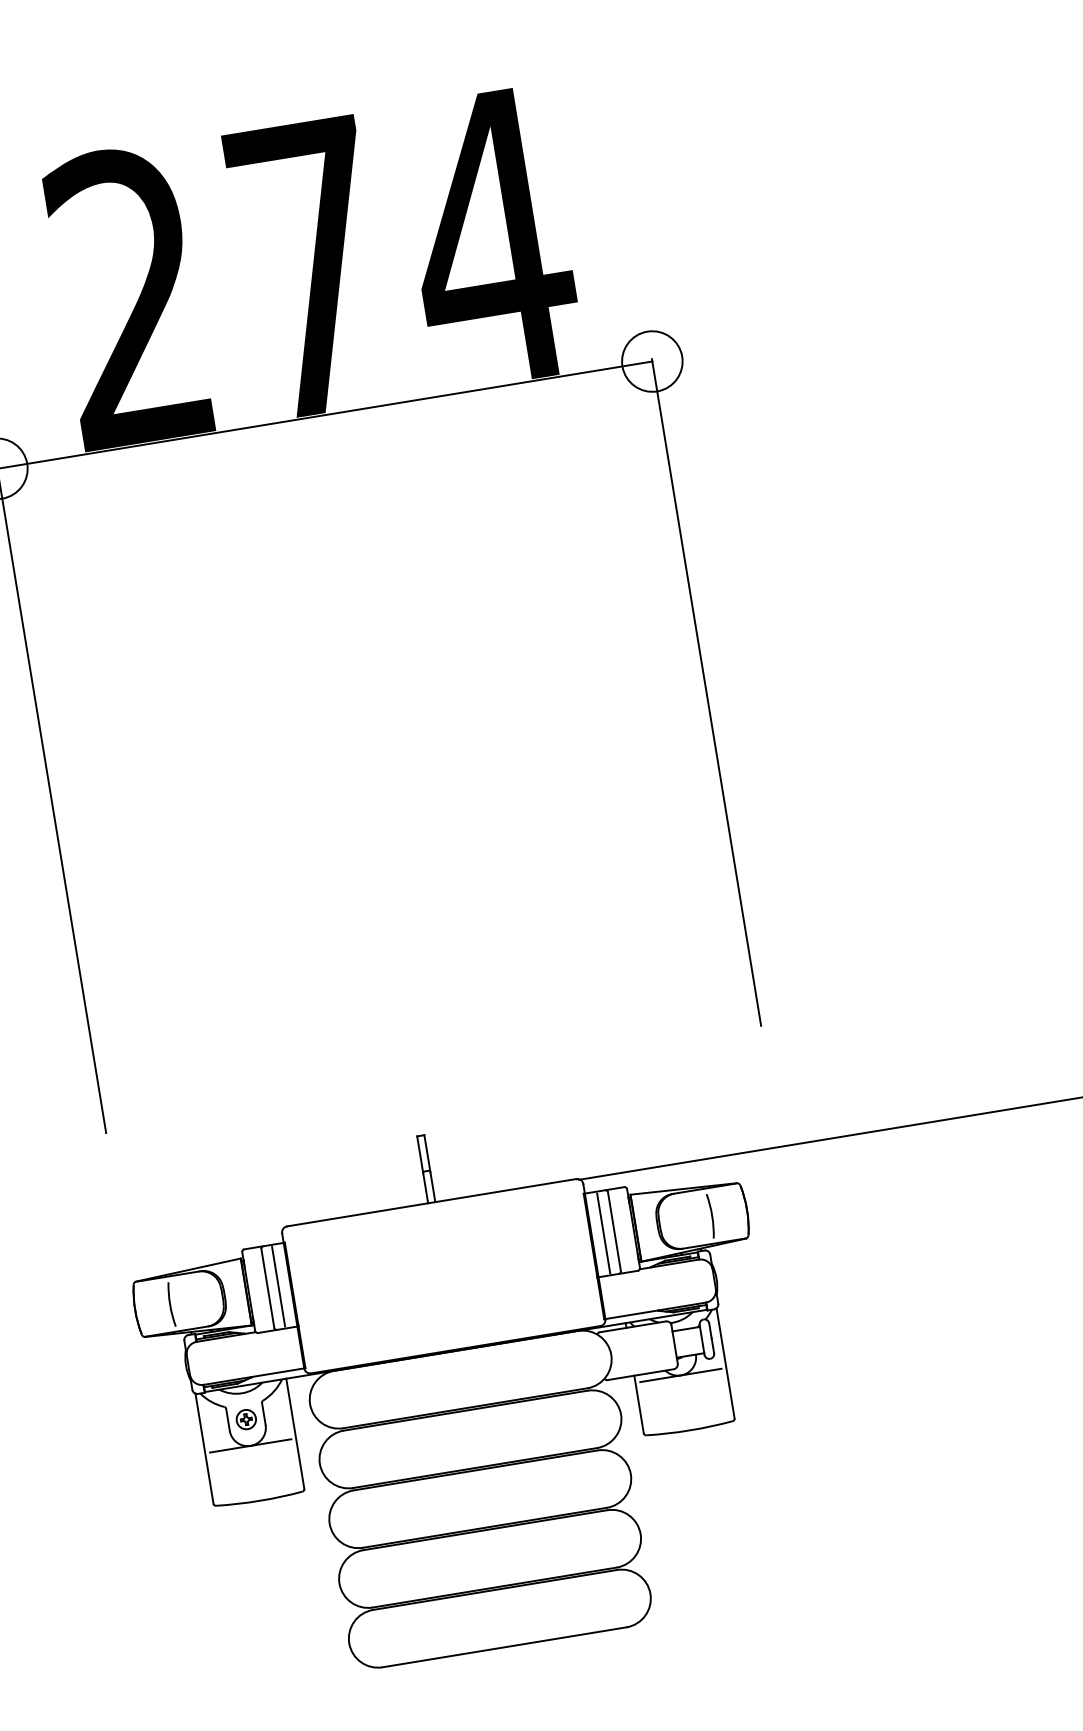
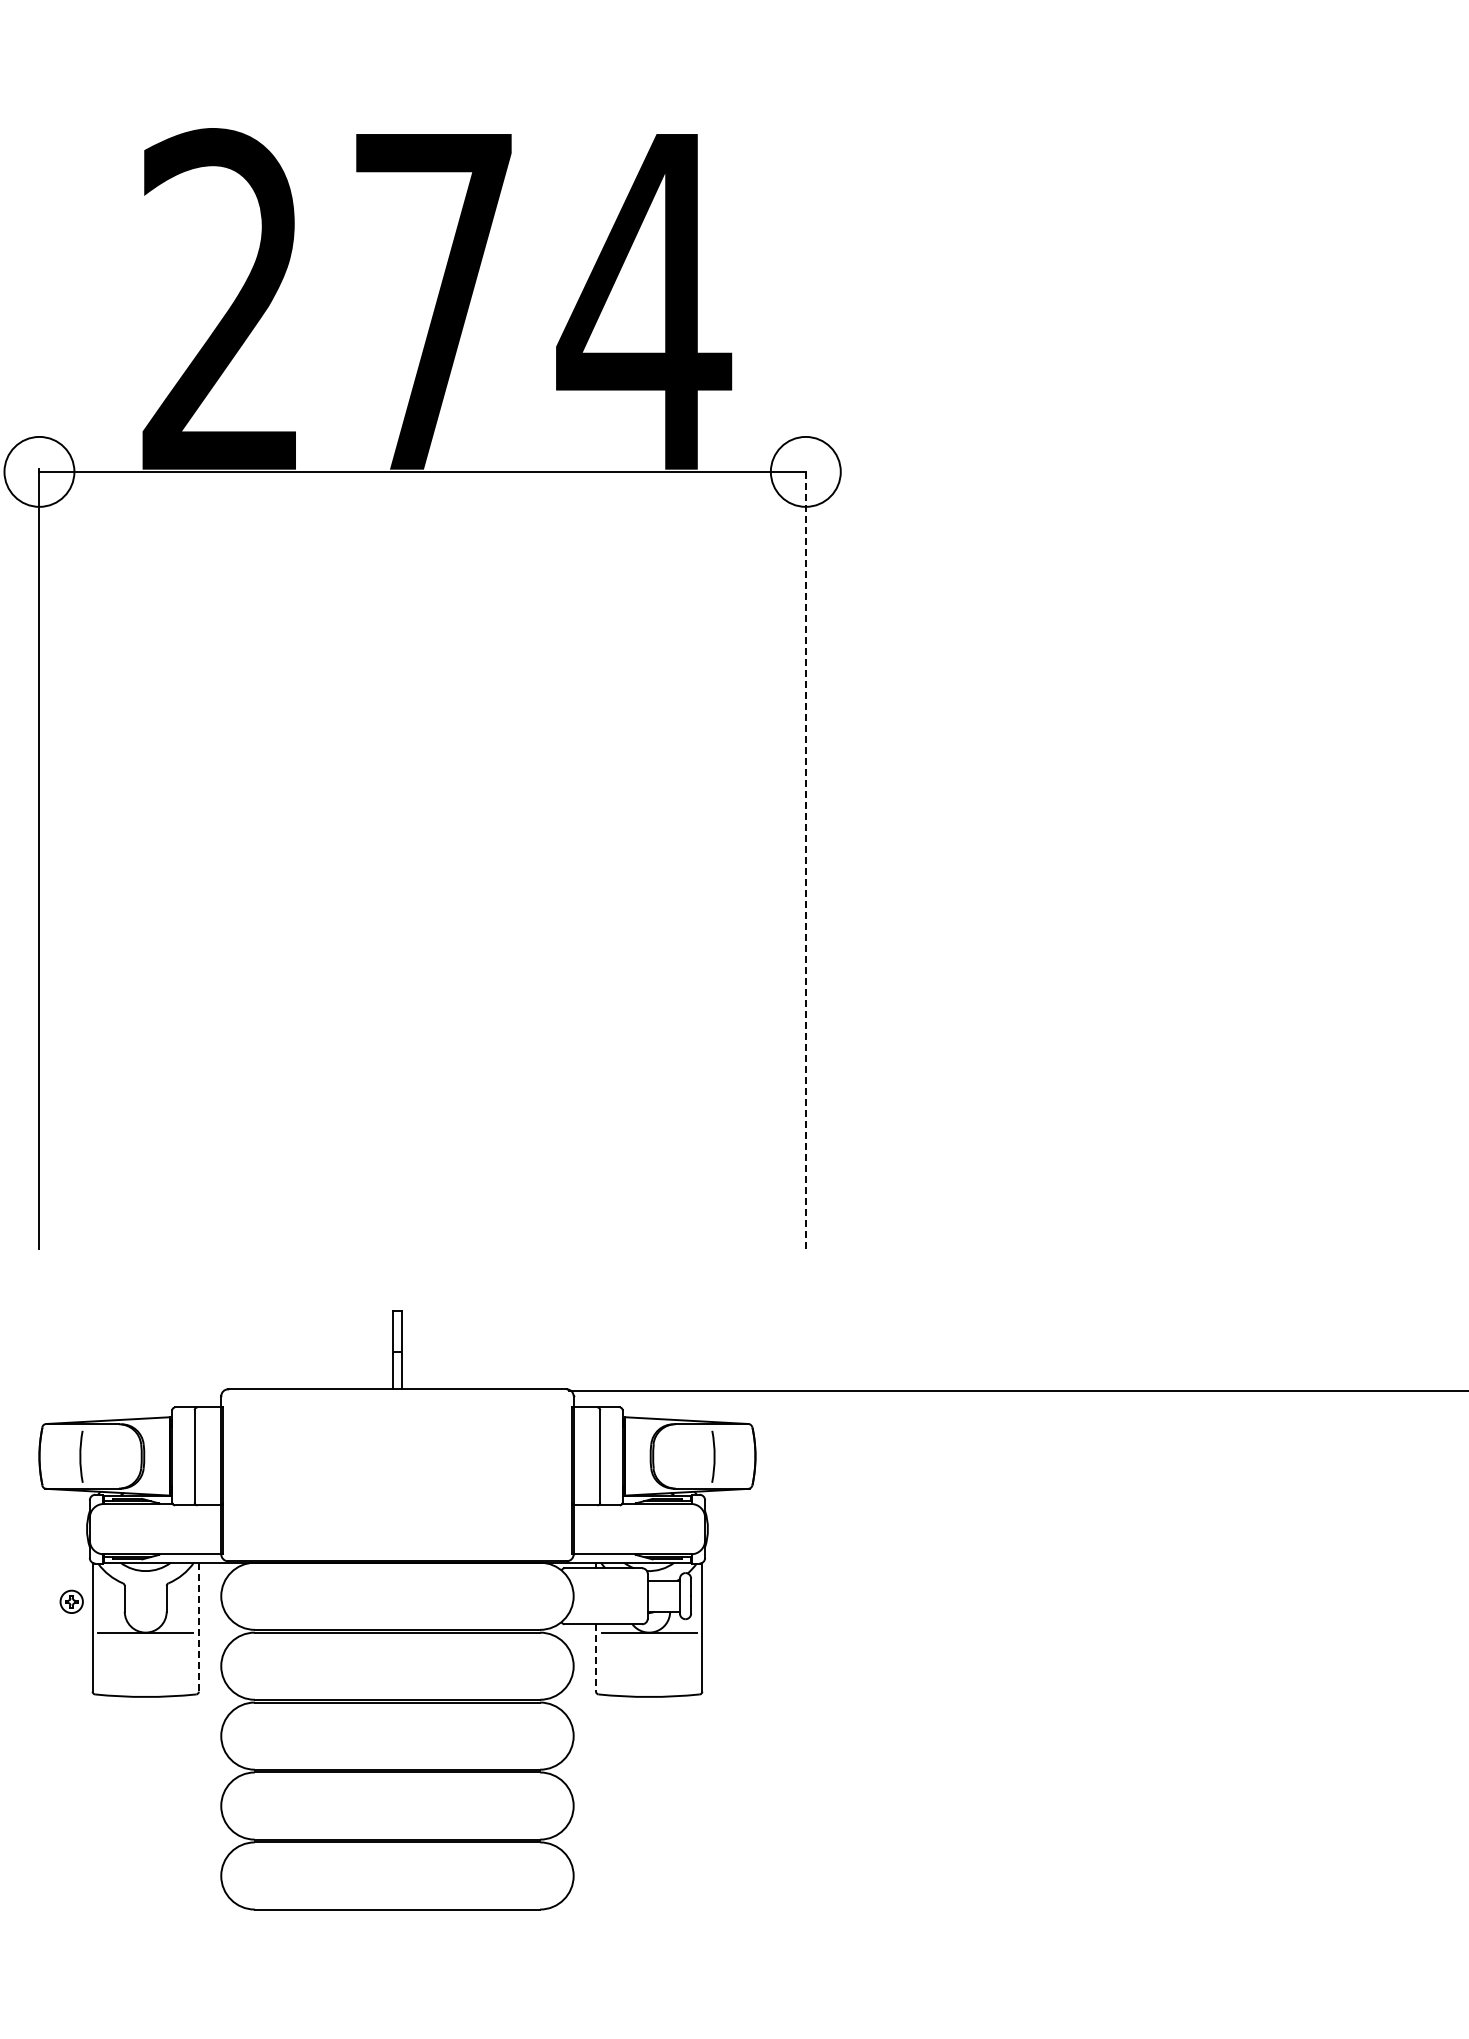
line: (706, 691) -> (805, 858), solid -> dashed
line: (603, 1233) -> (587, 1456), removed
line: (278, 1286) -> (207, 1456), removed
line: (639, 1404) -> (596, 1657), solid -> dashed
part: (246, 1419) -> (71, 1601), moved
line: (295, 1434) -> (198, 1627), solid -> dashed

